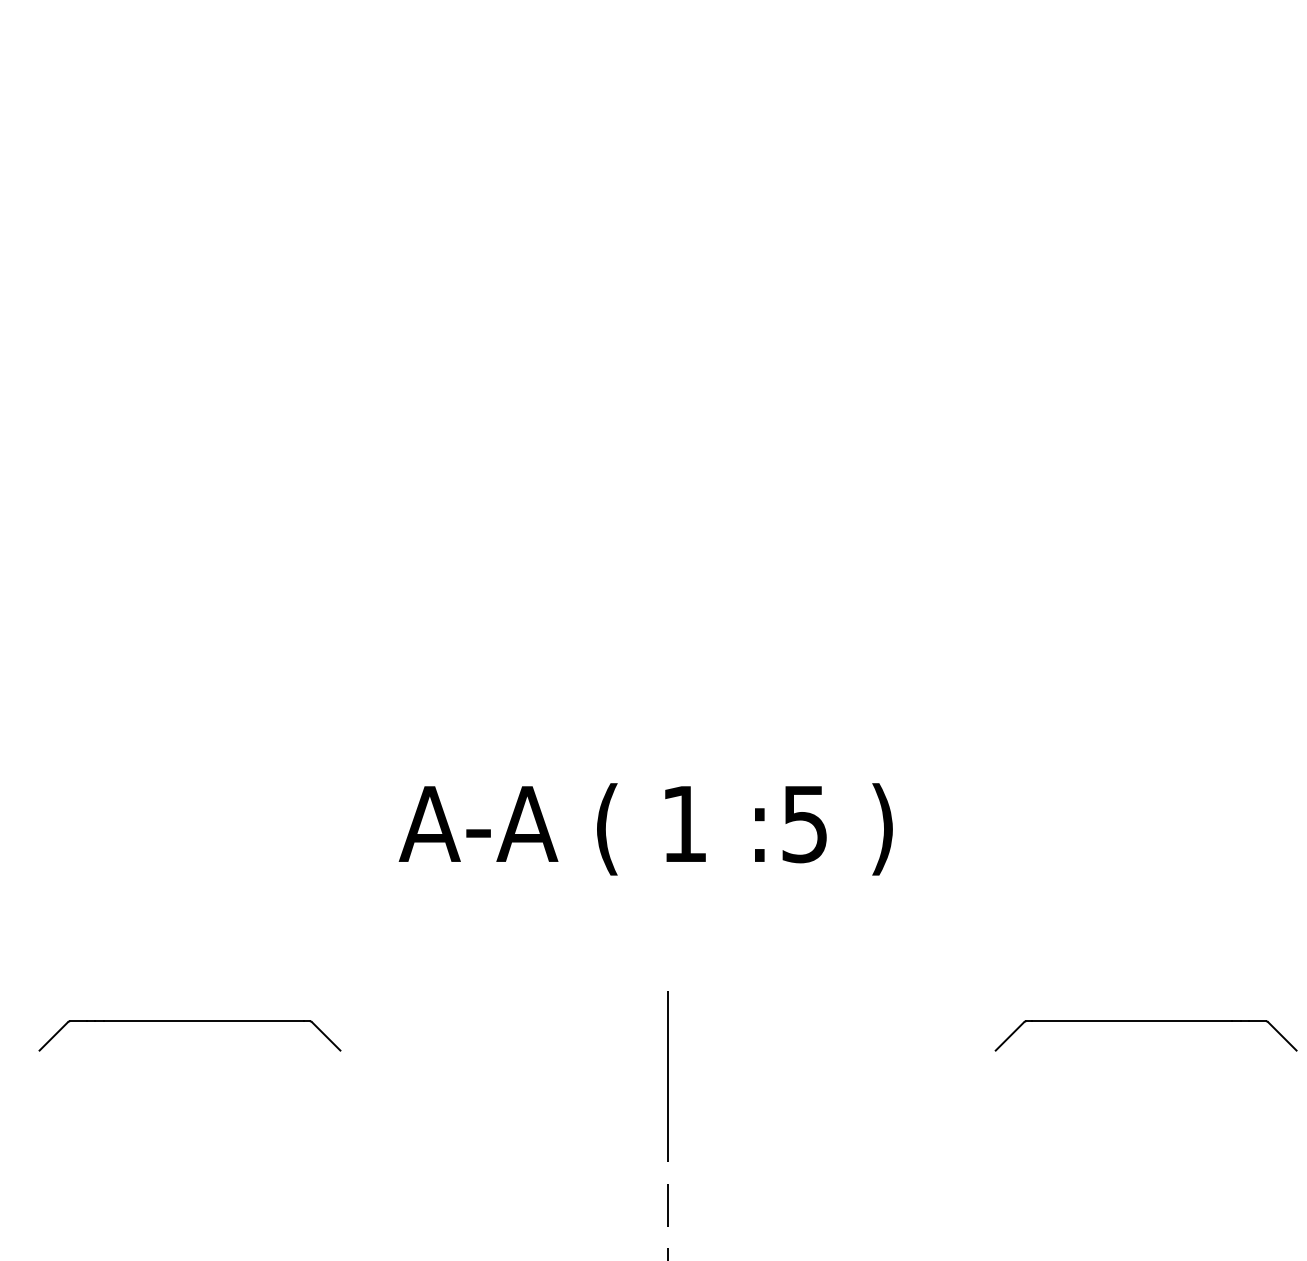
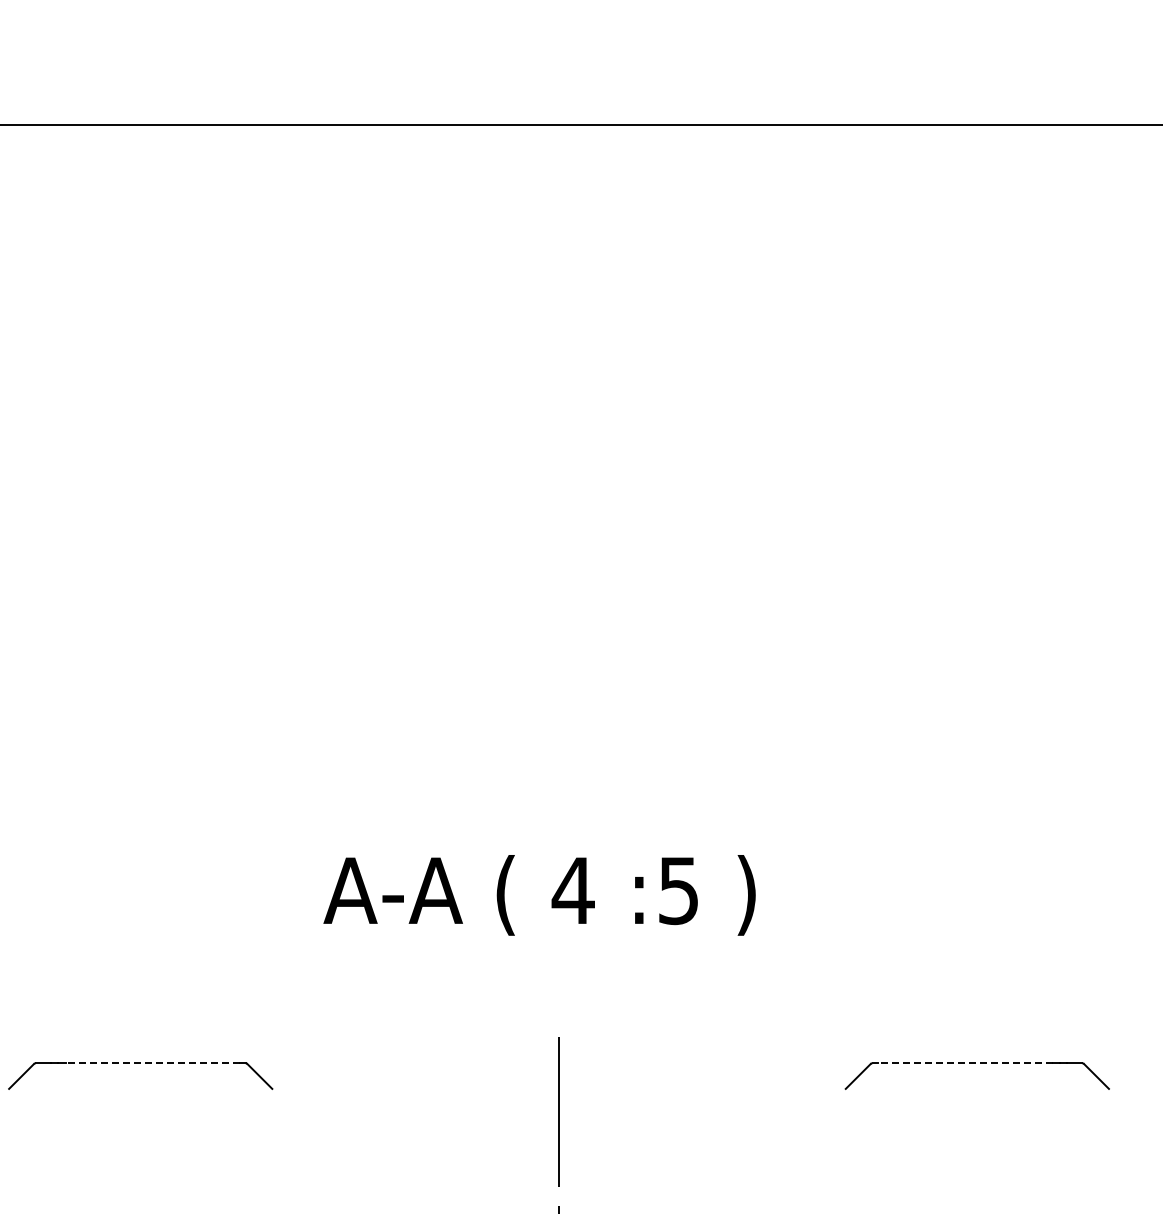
text: (683, 823) -> (572, 890), 1 -> 4
line: (203, 1021) -> (152, 1063), solid -> dashed
line: (1131, 1021) -> (964, 1063), solid -> dashed

